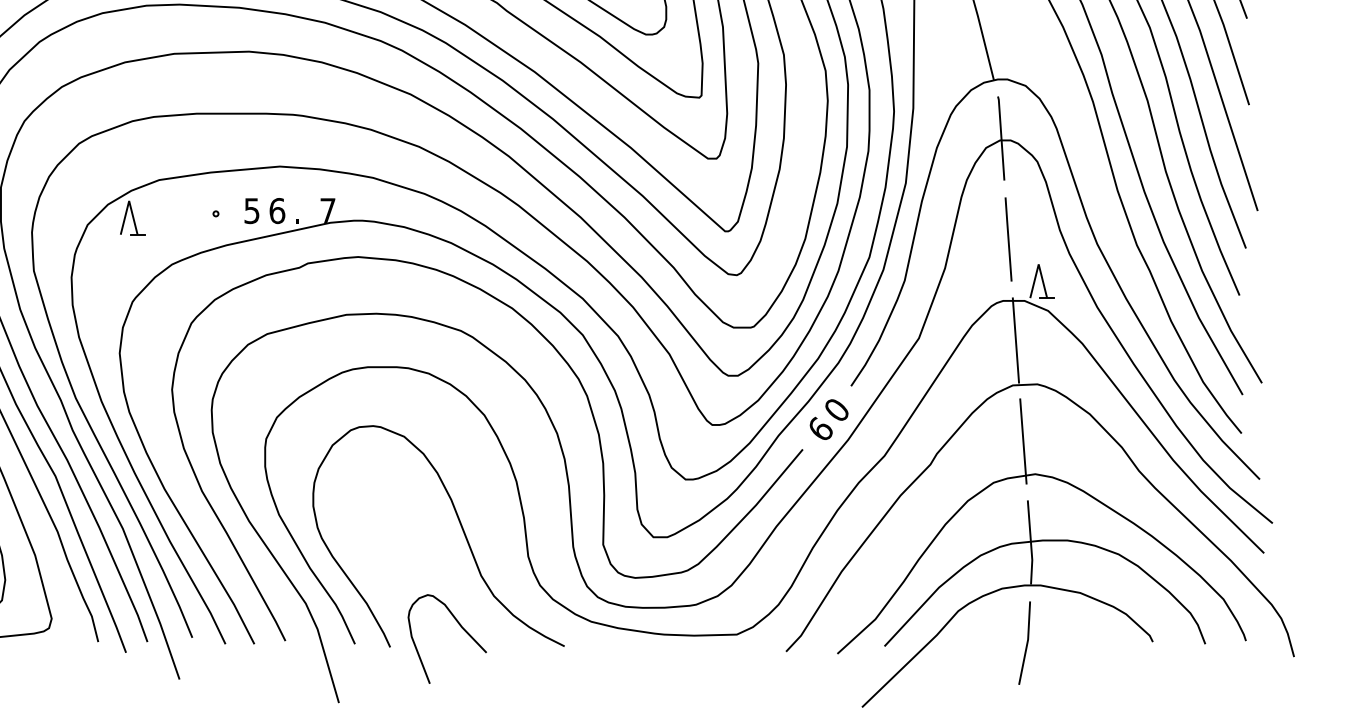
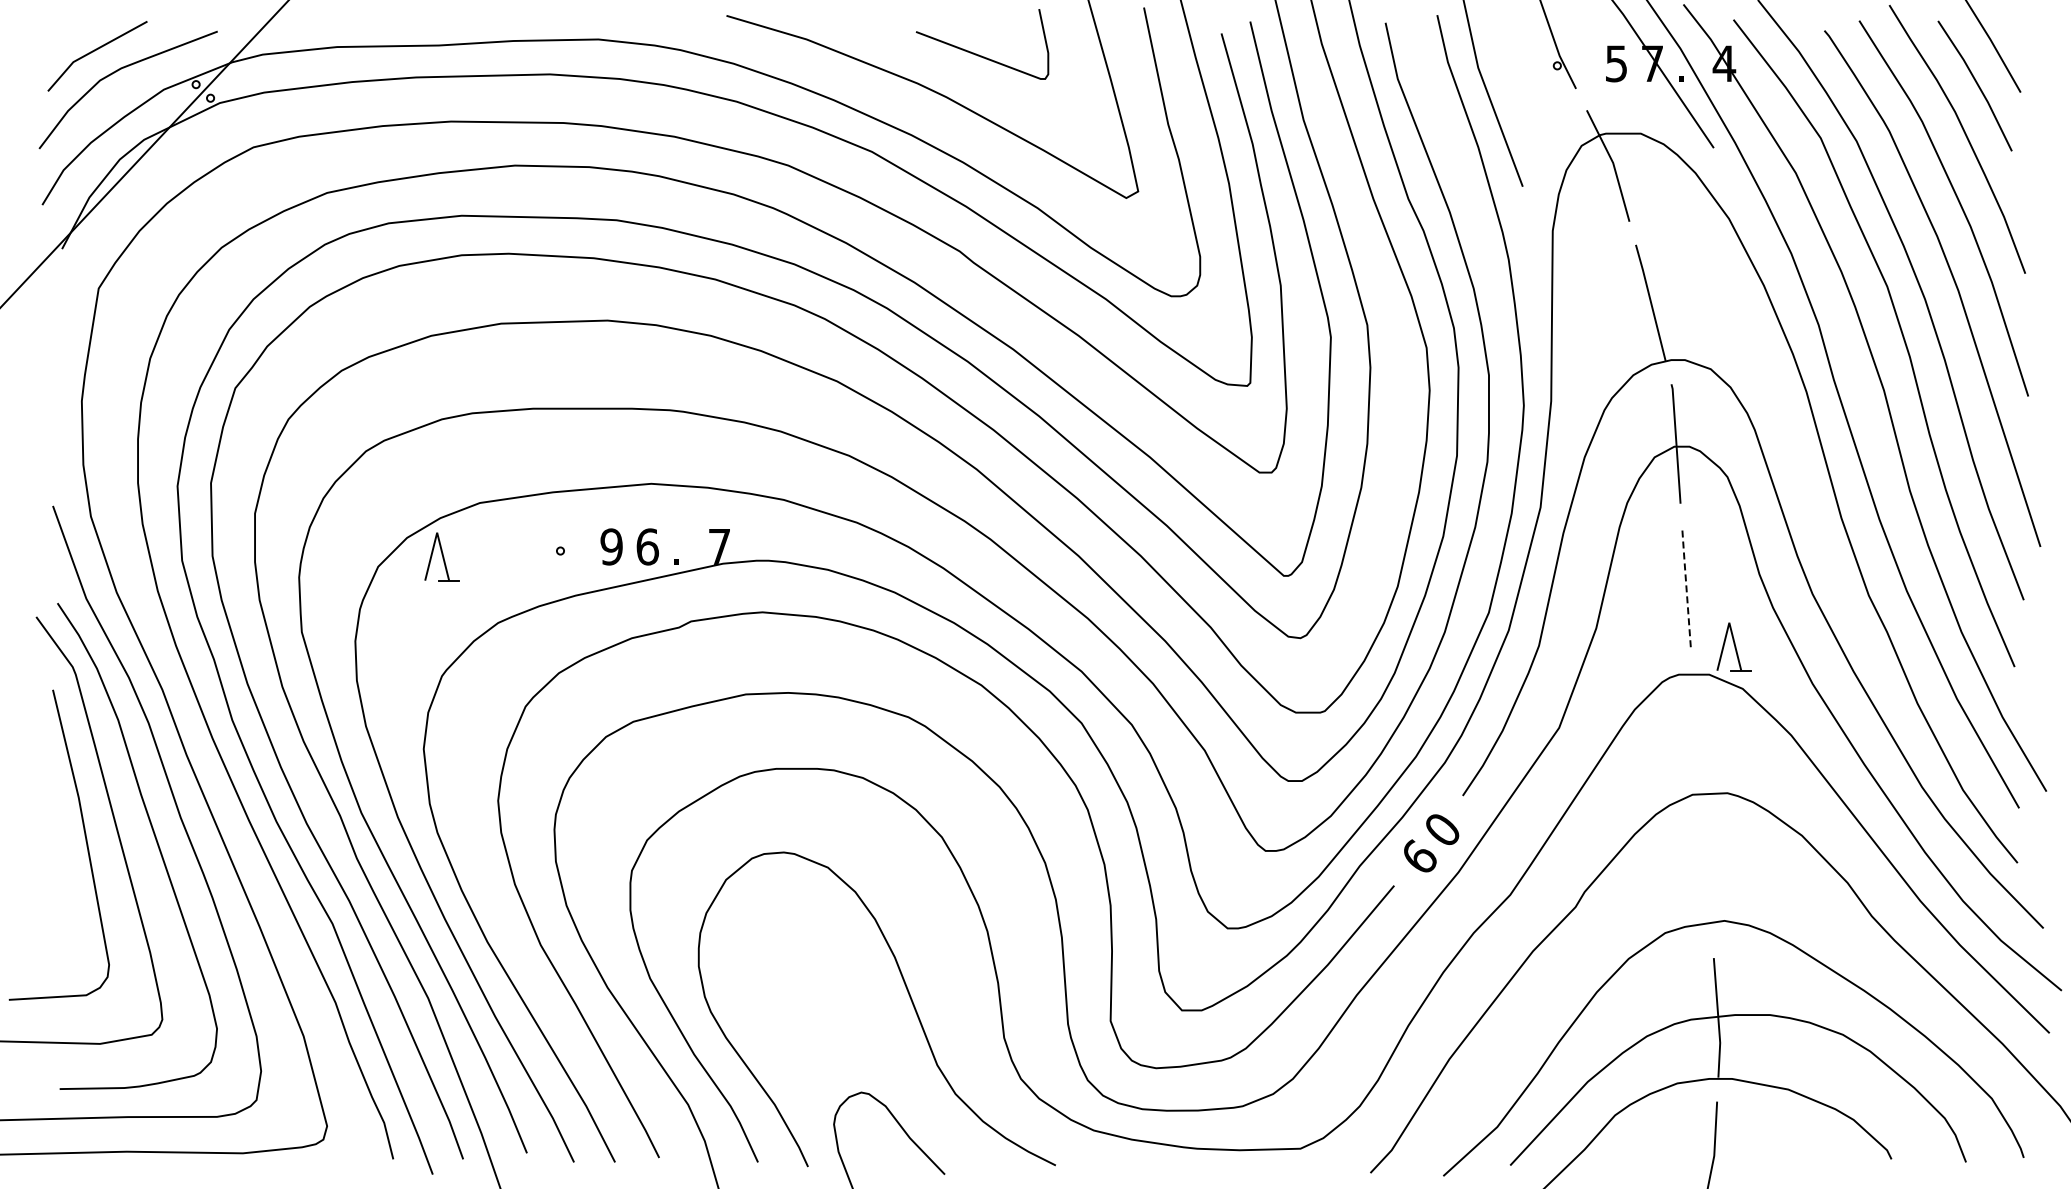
text: (251, 210) -> (611, 546), 5 -> 9
line: (1008, 239) -> (1686, 587), solid -> dashed
line: (1015, 340) -> (1696, 730), removed
line: (1023, 441) -> (1707, 874), removed

